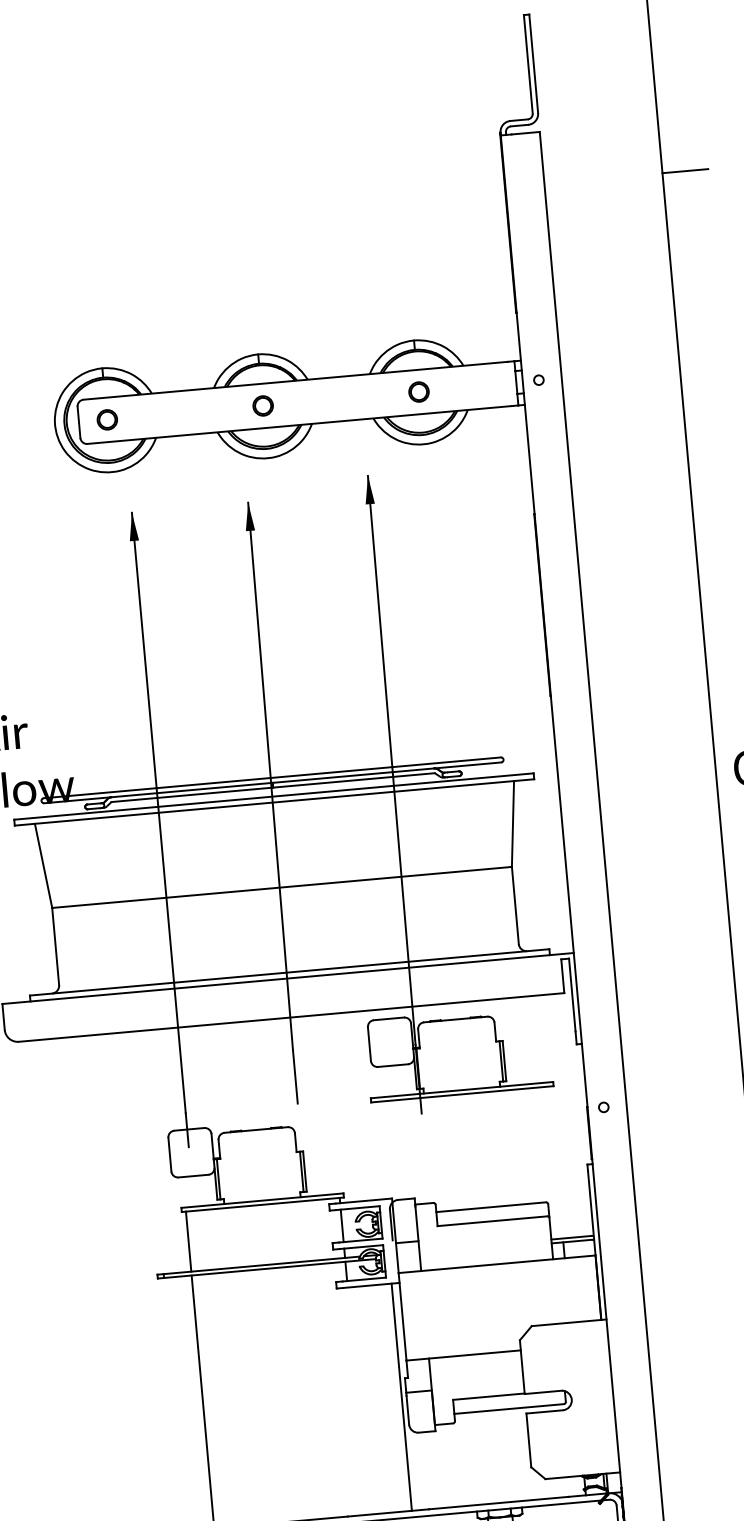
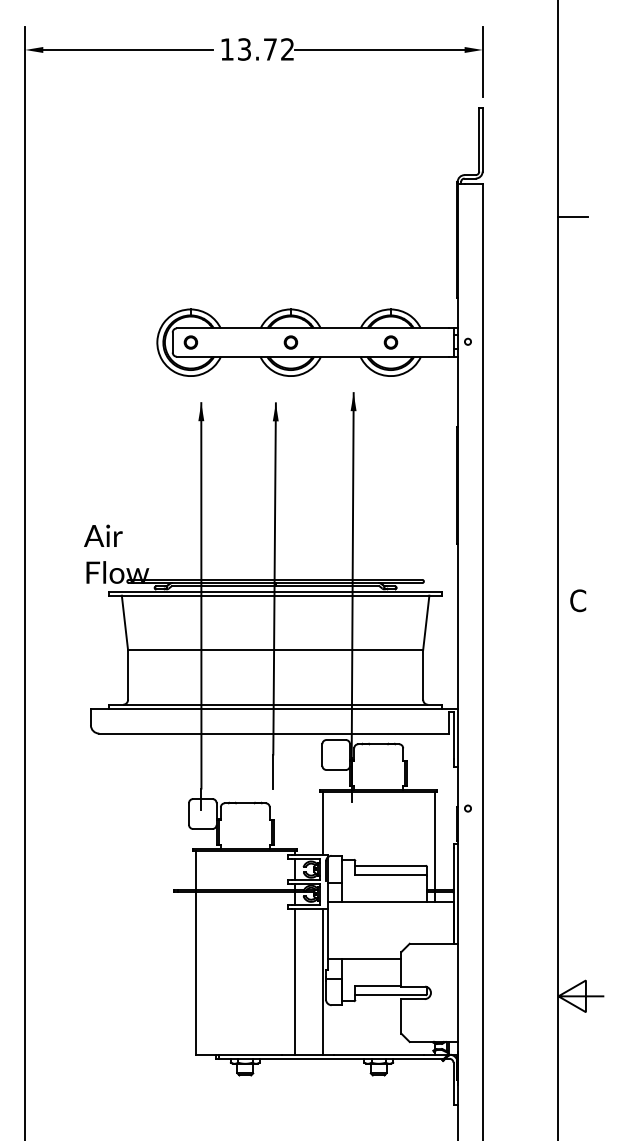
line: (379, 1150) -> (322, 823), added
line: (556, 1161) -> (434, 840), added
line: (357, 1400) -> (294, 981), added

